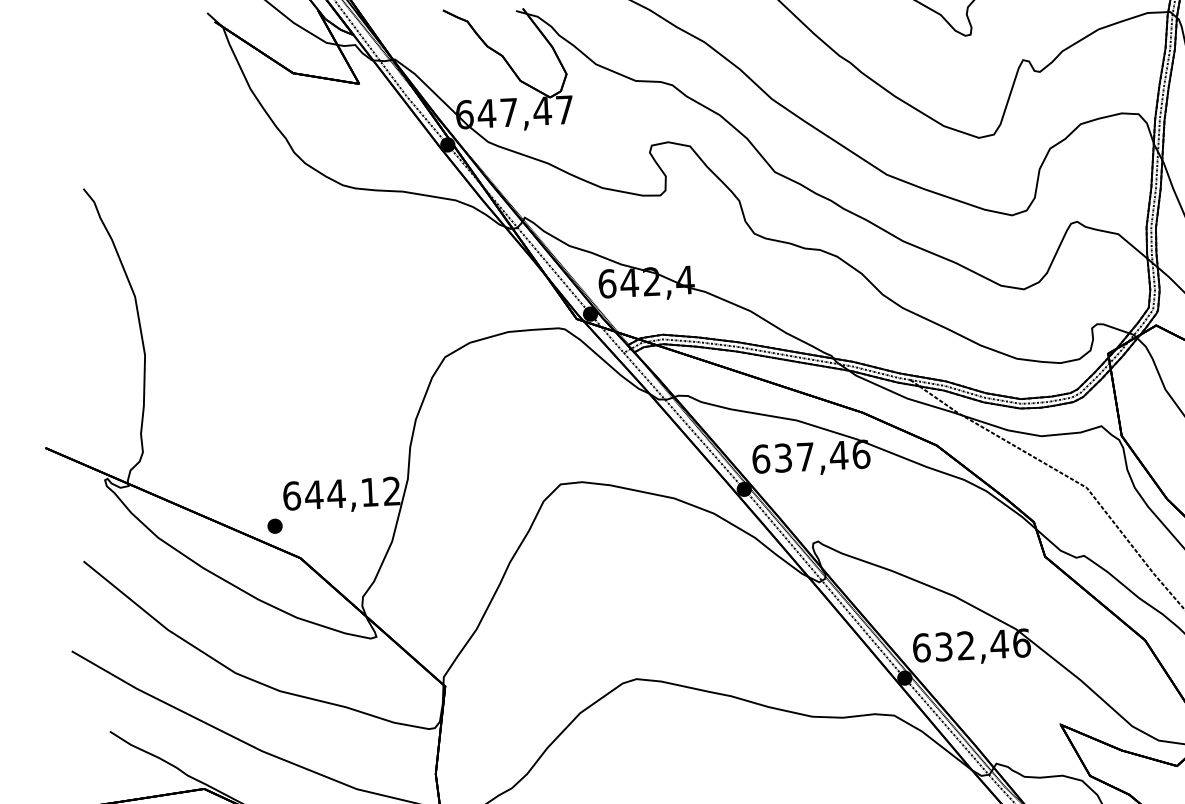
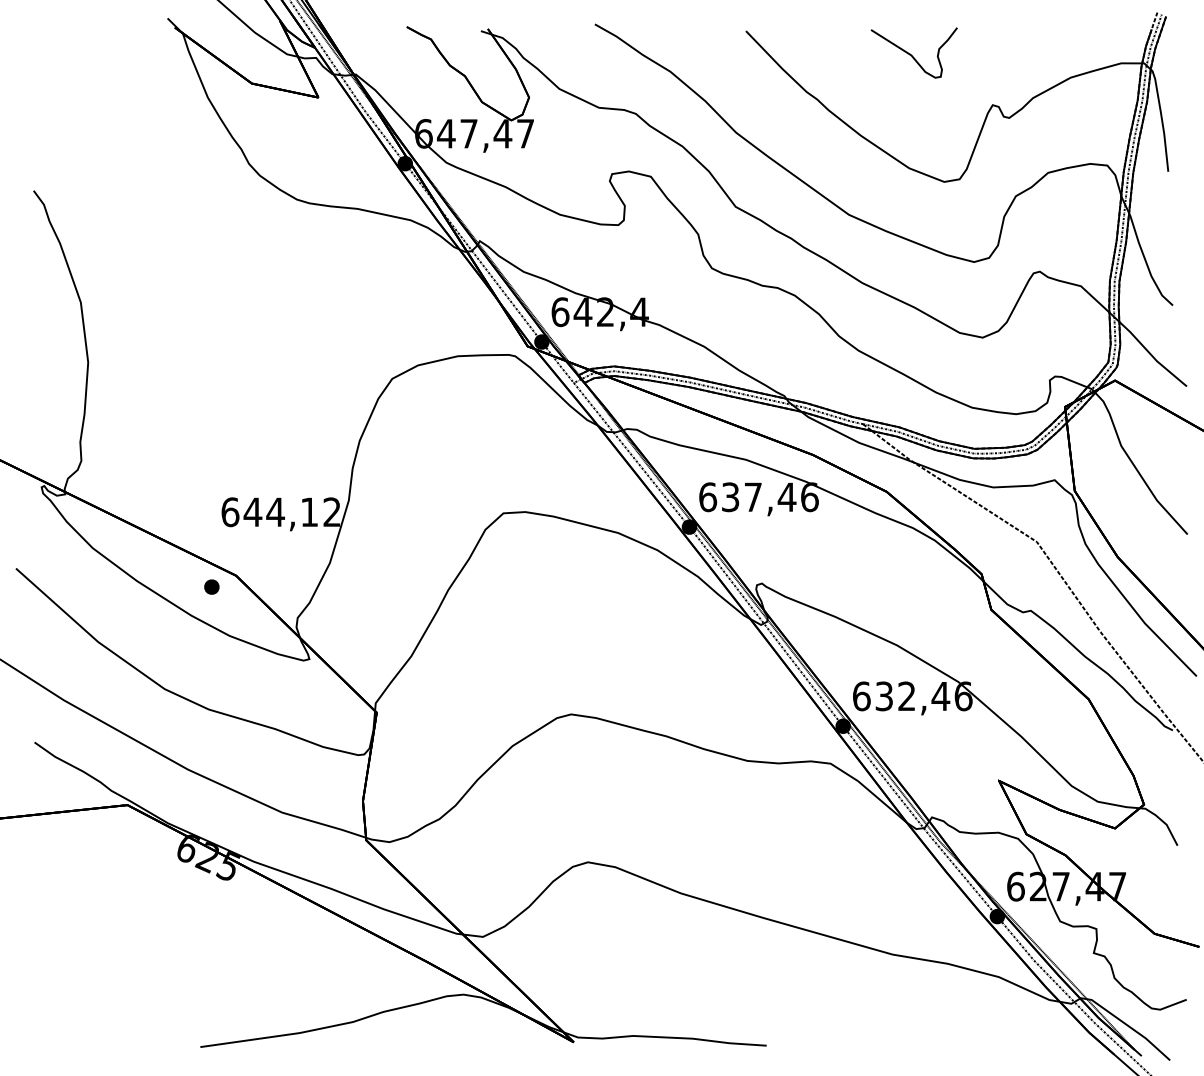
part: (274, 525) -> (211, 586), moved

